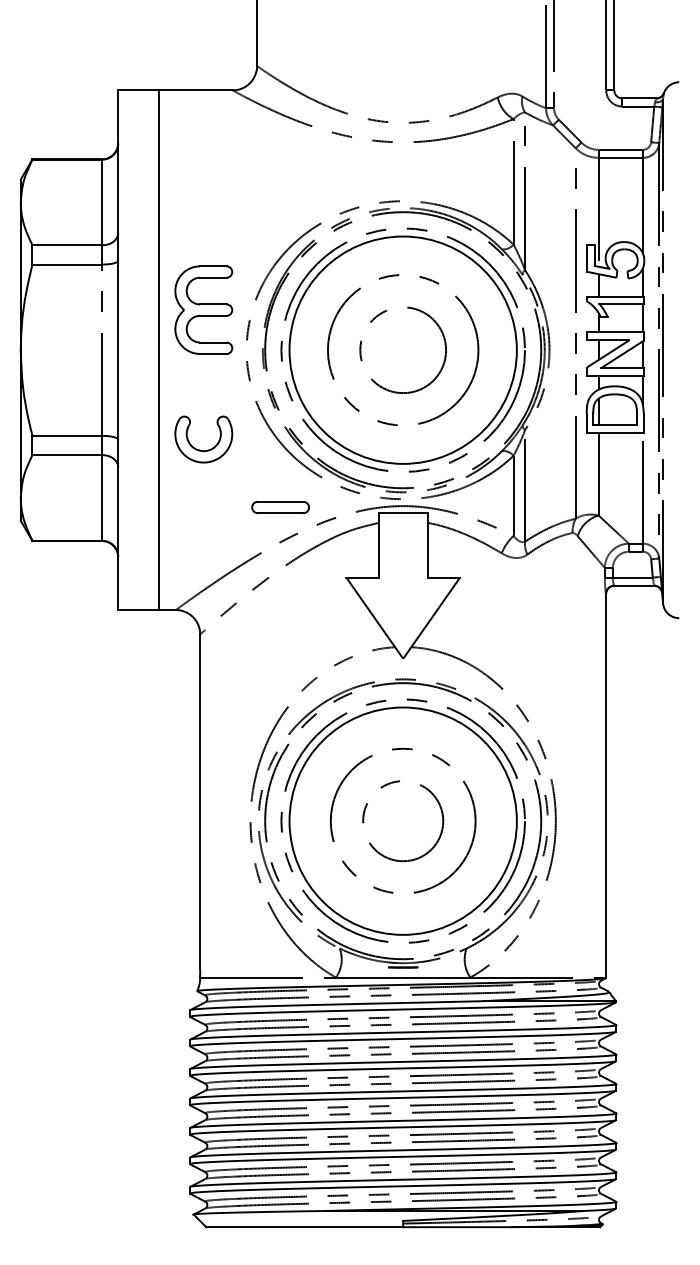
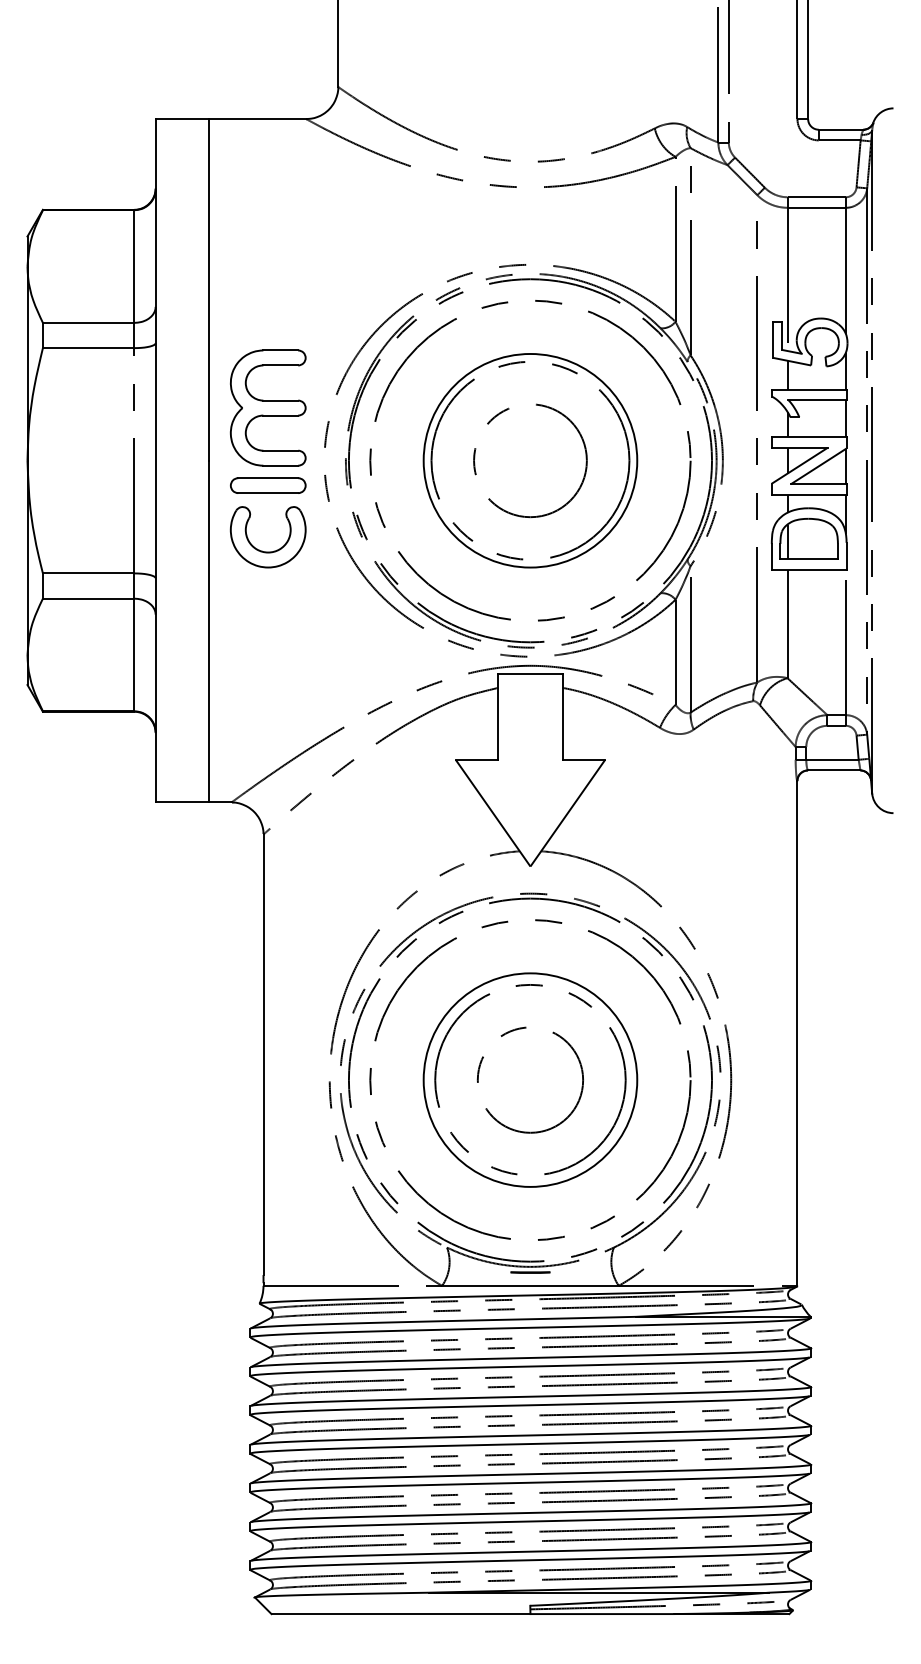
circle: (403, 350) -> (530, 460), size x0.71
part: (199, 449) -> (262, 550), moved
part: (280, 507) -> (268, 485), moved
circle: (403, 820) -> (530, 1079), size x0.71

